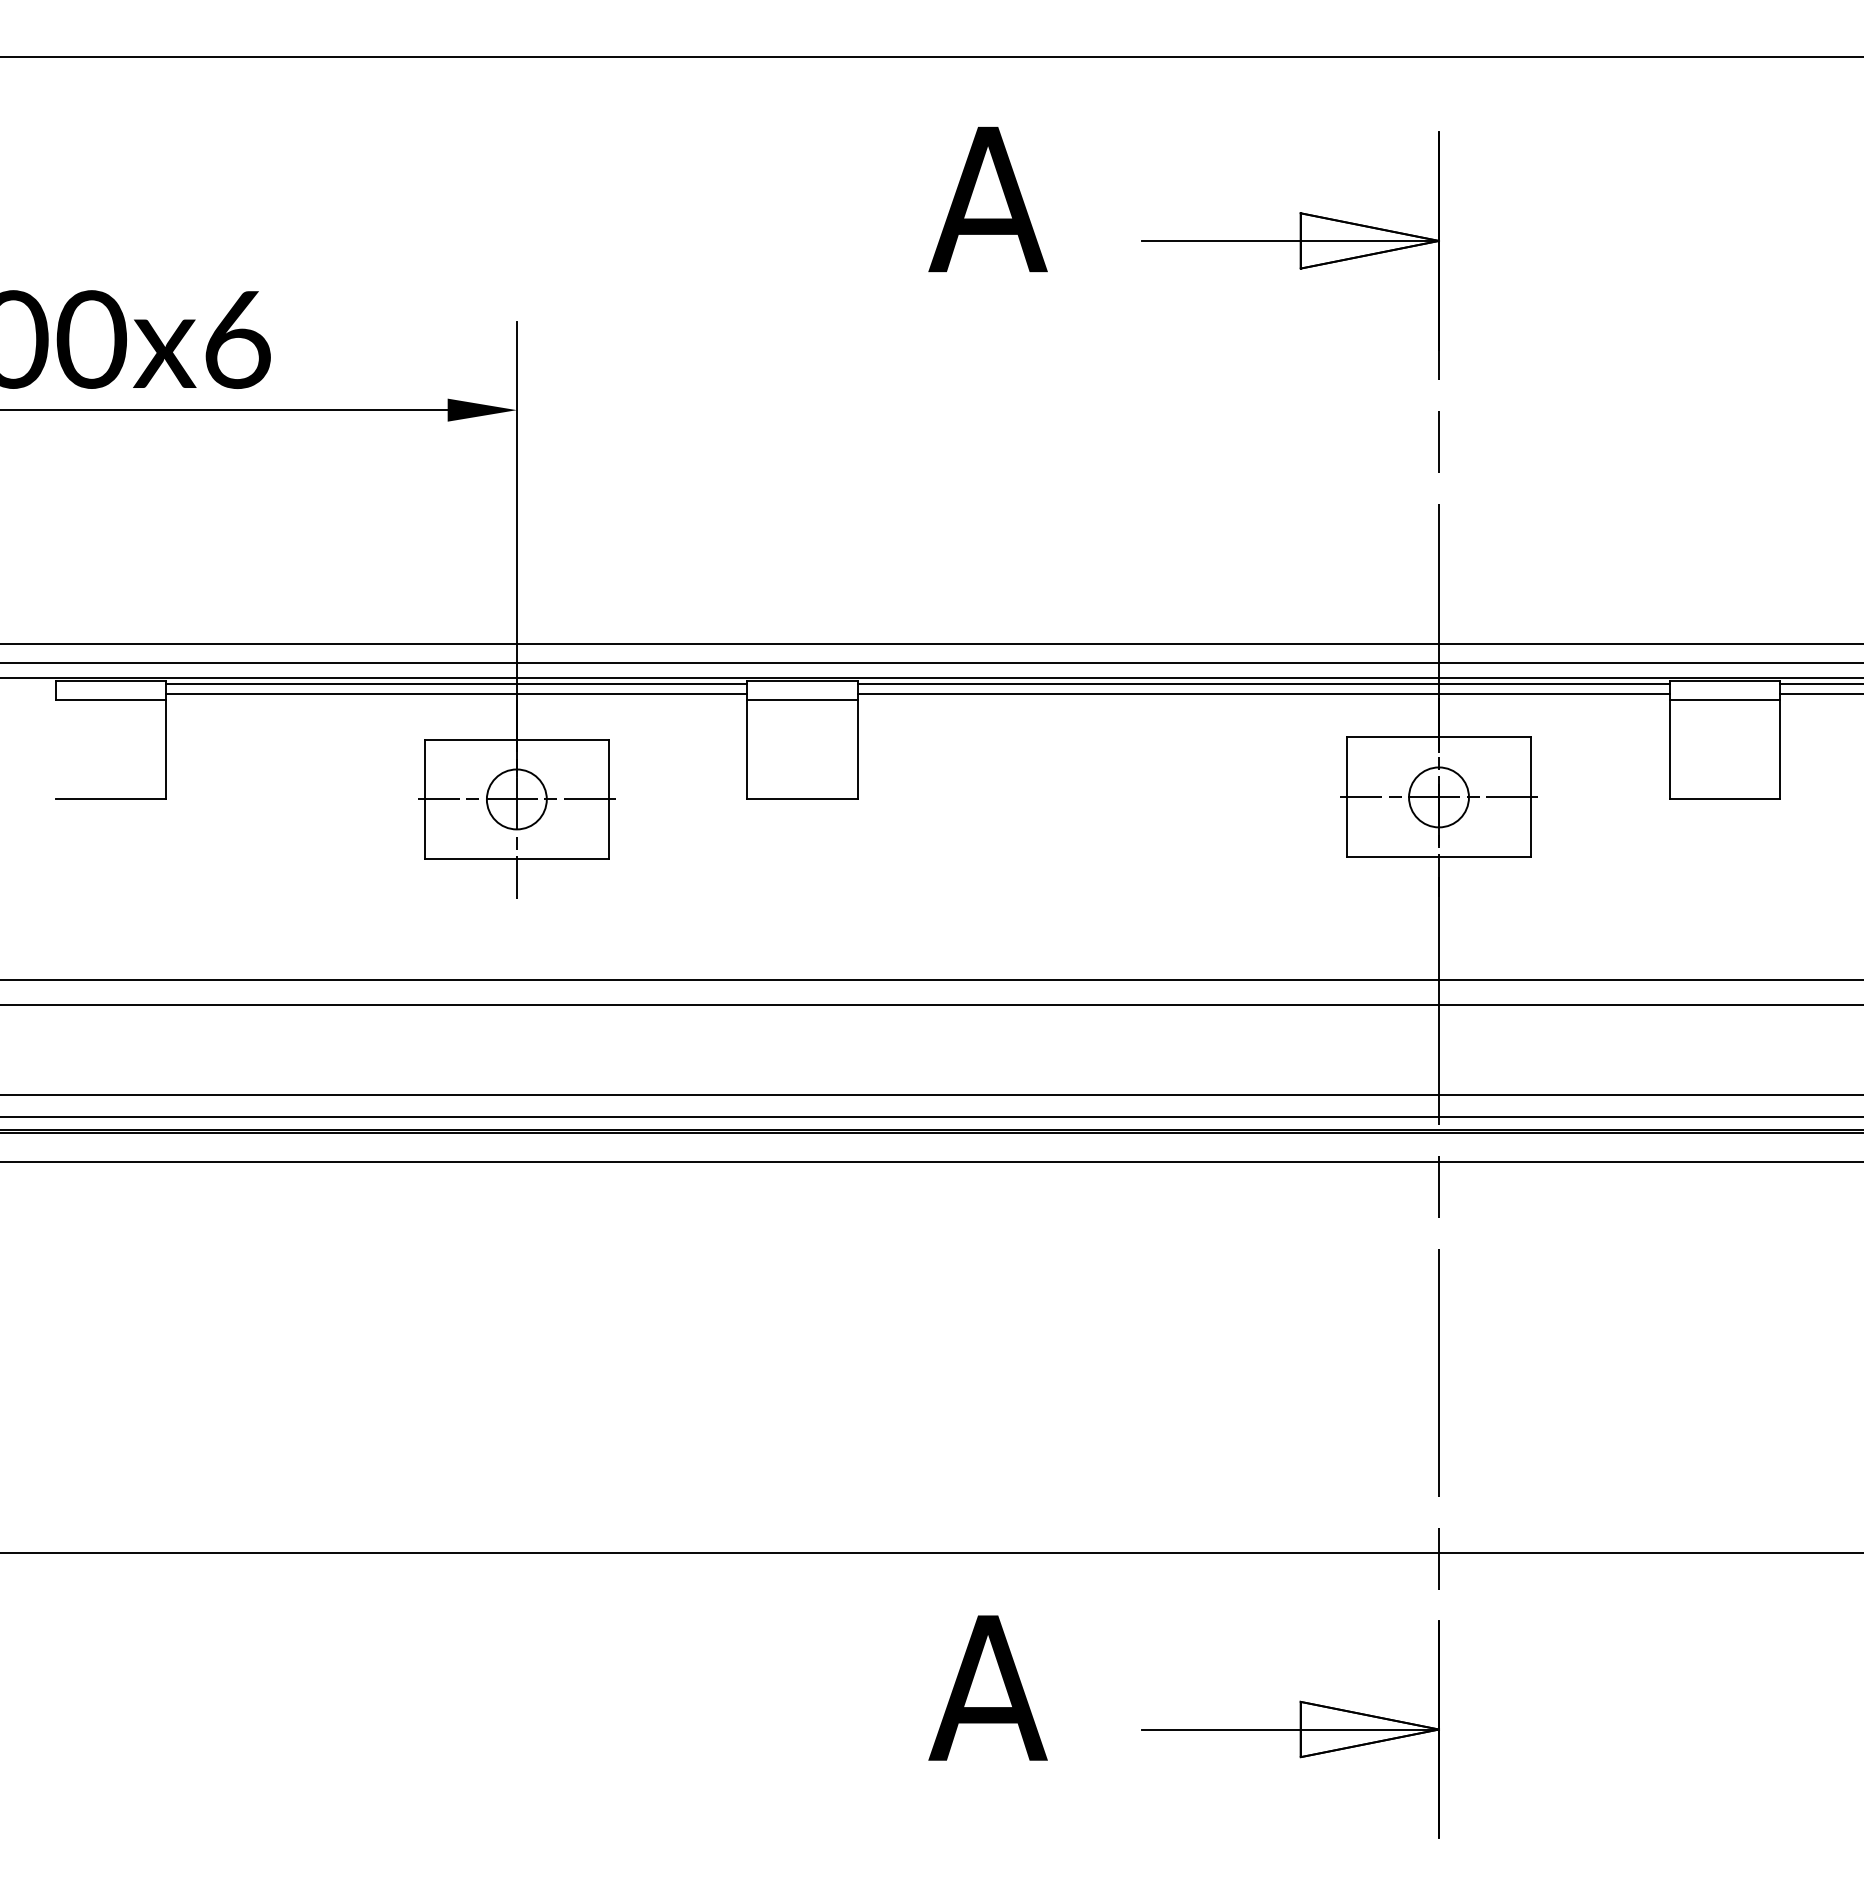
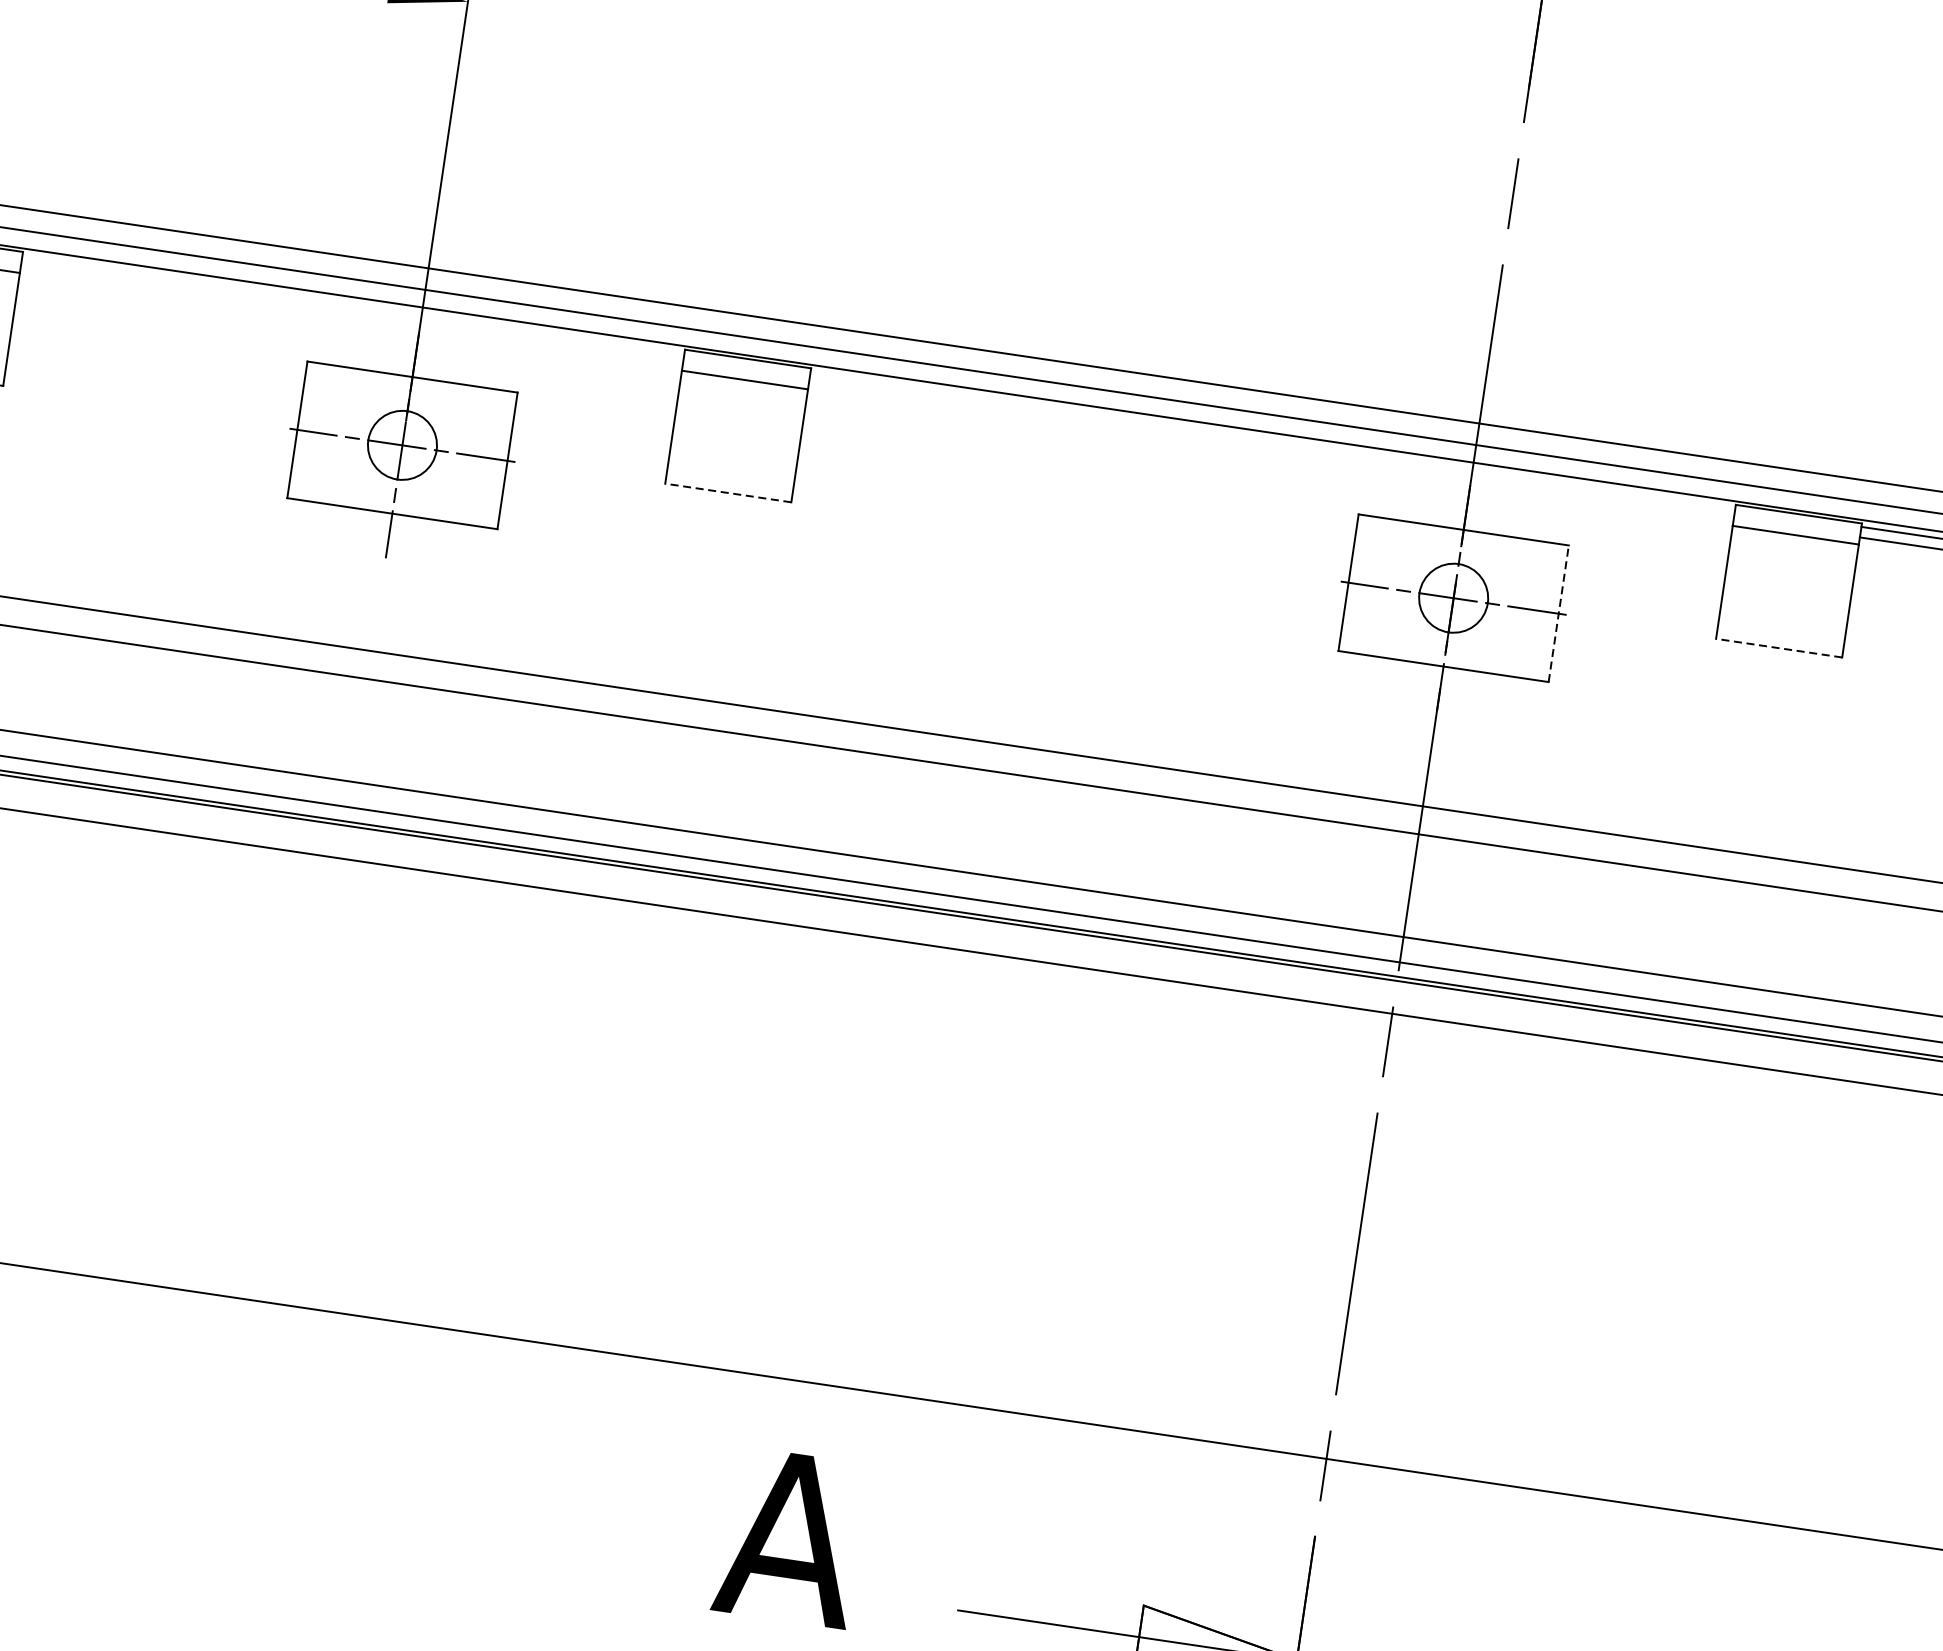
line: (456, 684) -> (353, 304), removed
line: (1263, 684) -> (1272, 440), removed
line: (456, 693) -> (351, 314), removed
line: (1263, 693) -> (1271, 450), removed
line: (1531, 797) -> (1559, 613), solid -> dashed
line: (802, 799) -> (727, 493), solid -> dashed
line: (1724, 799) -> (1778, 648), solid -> dashed

